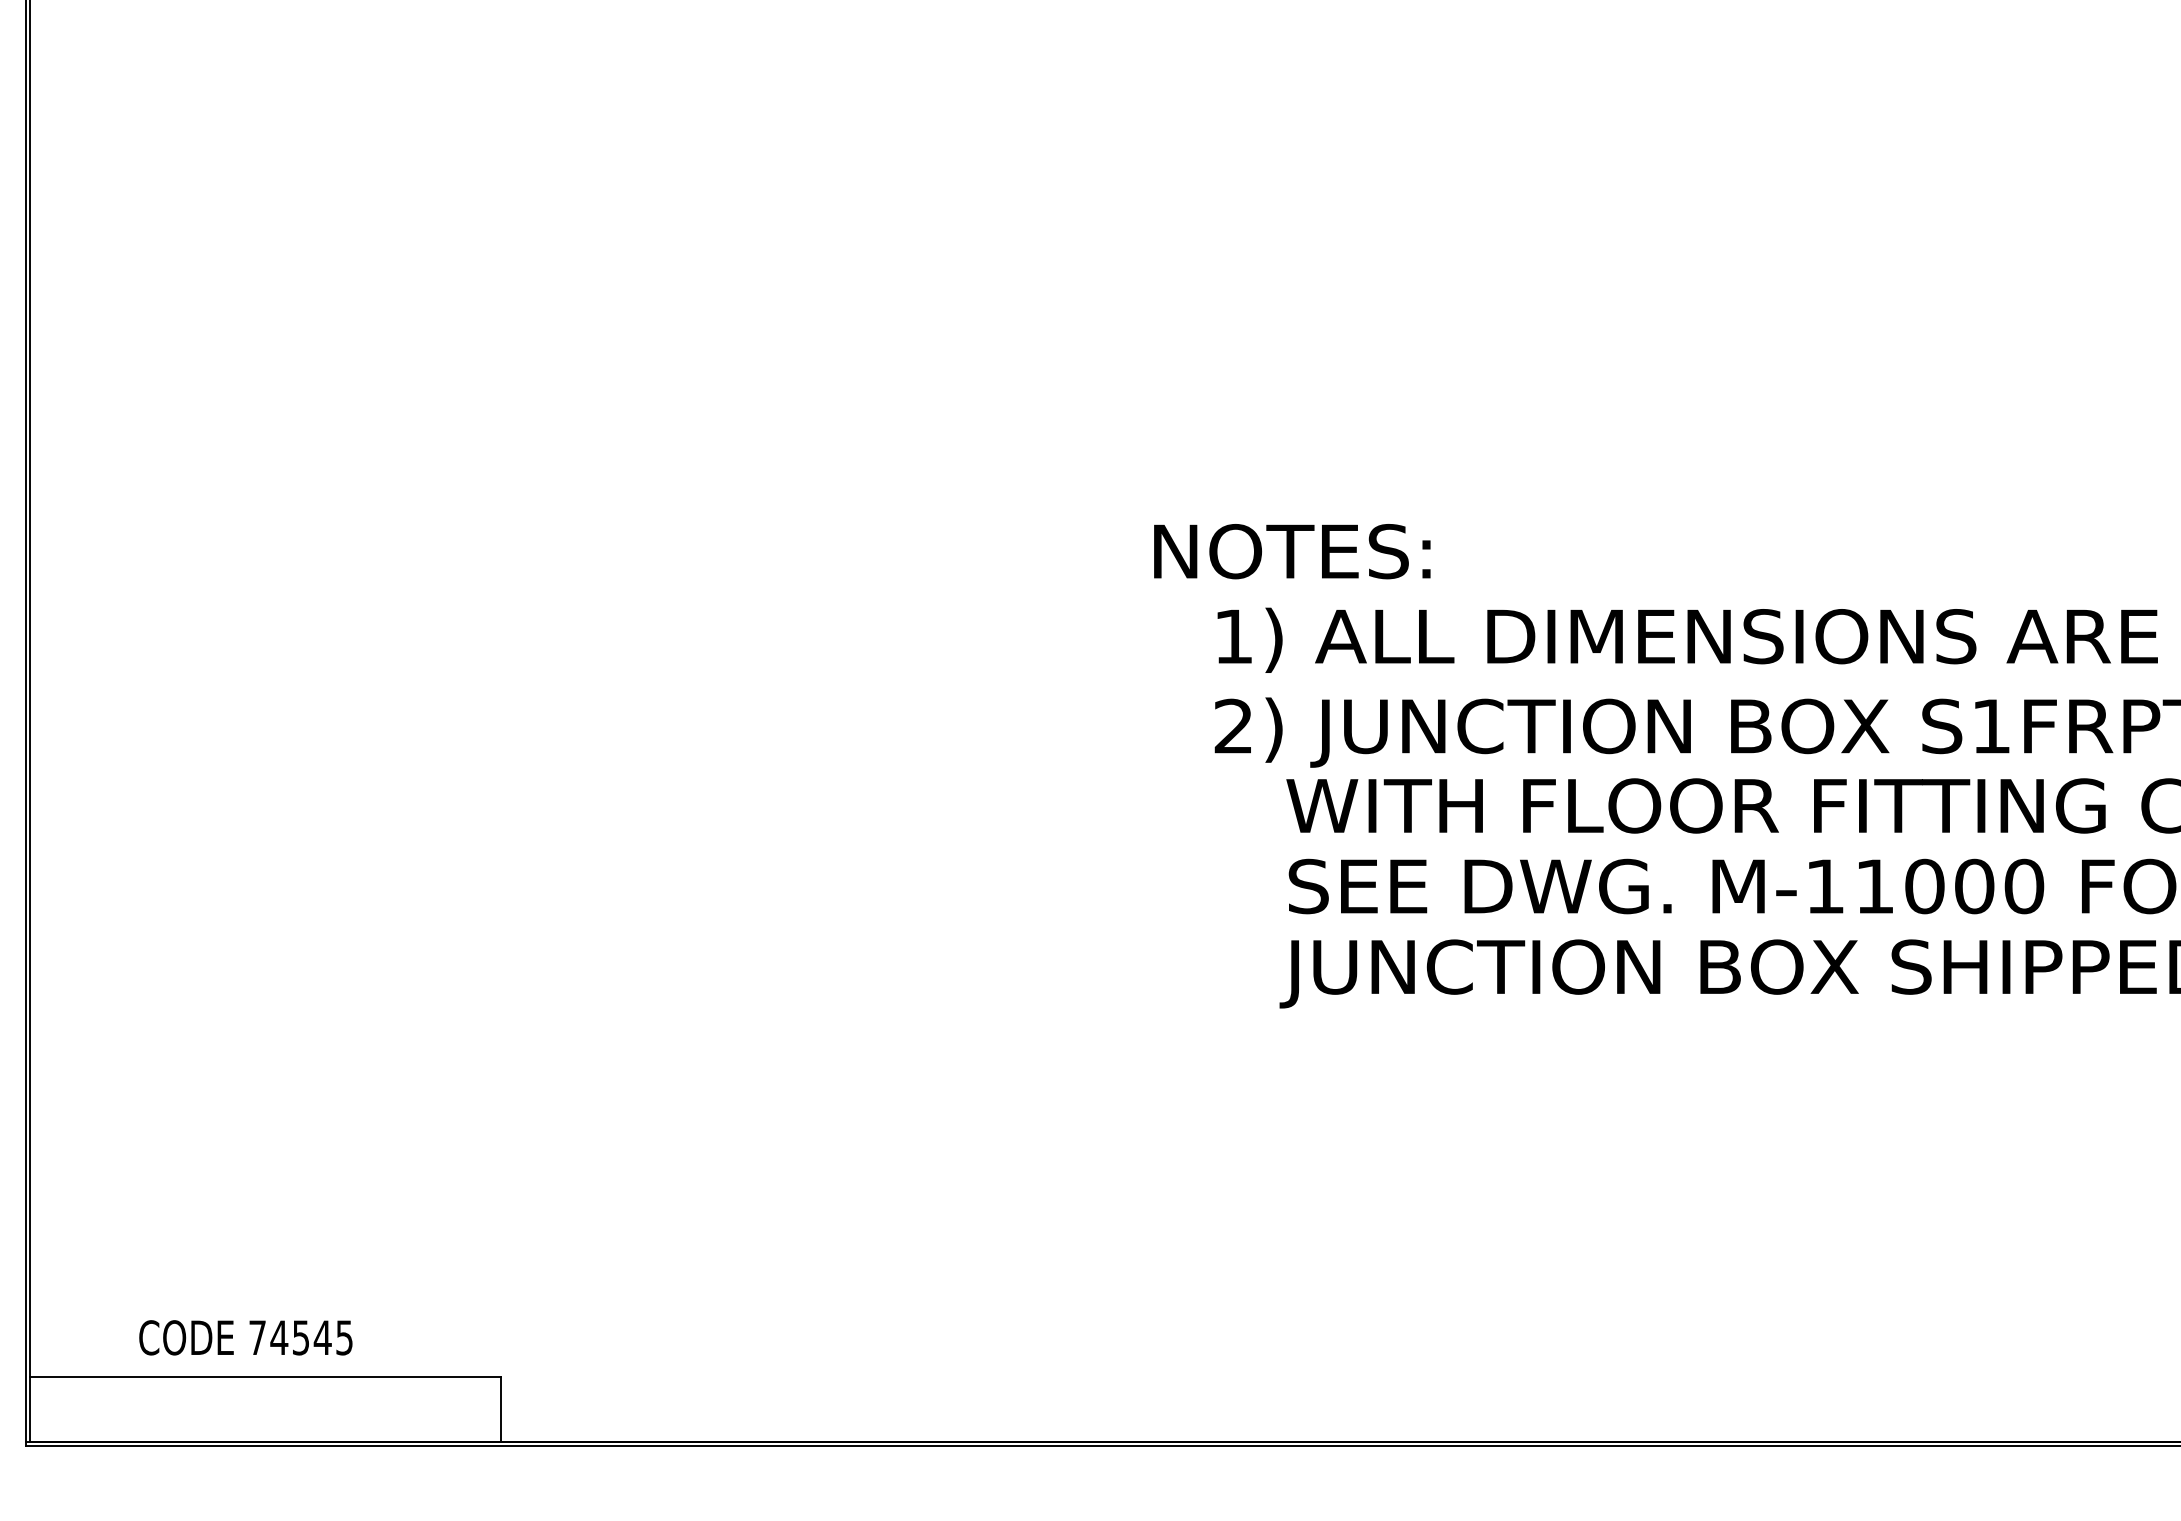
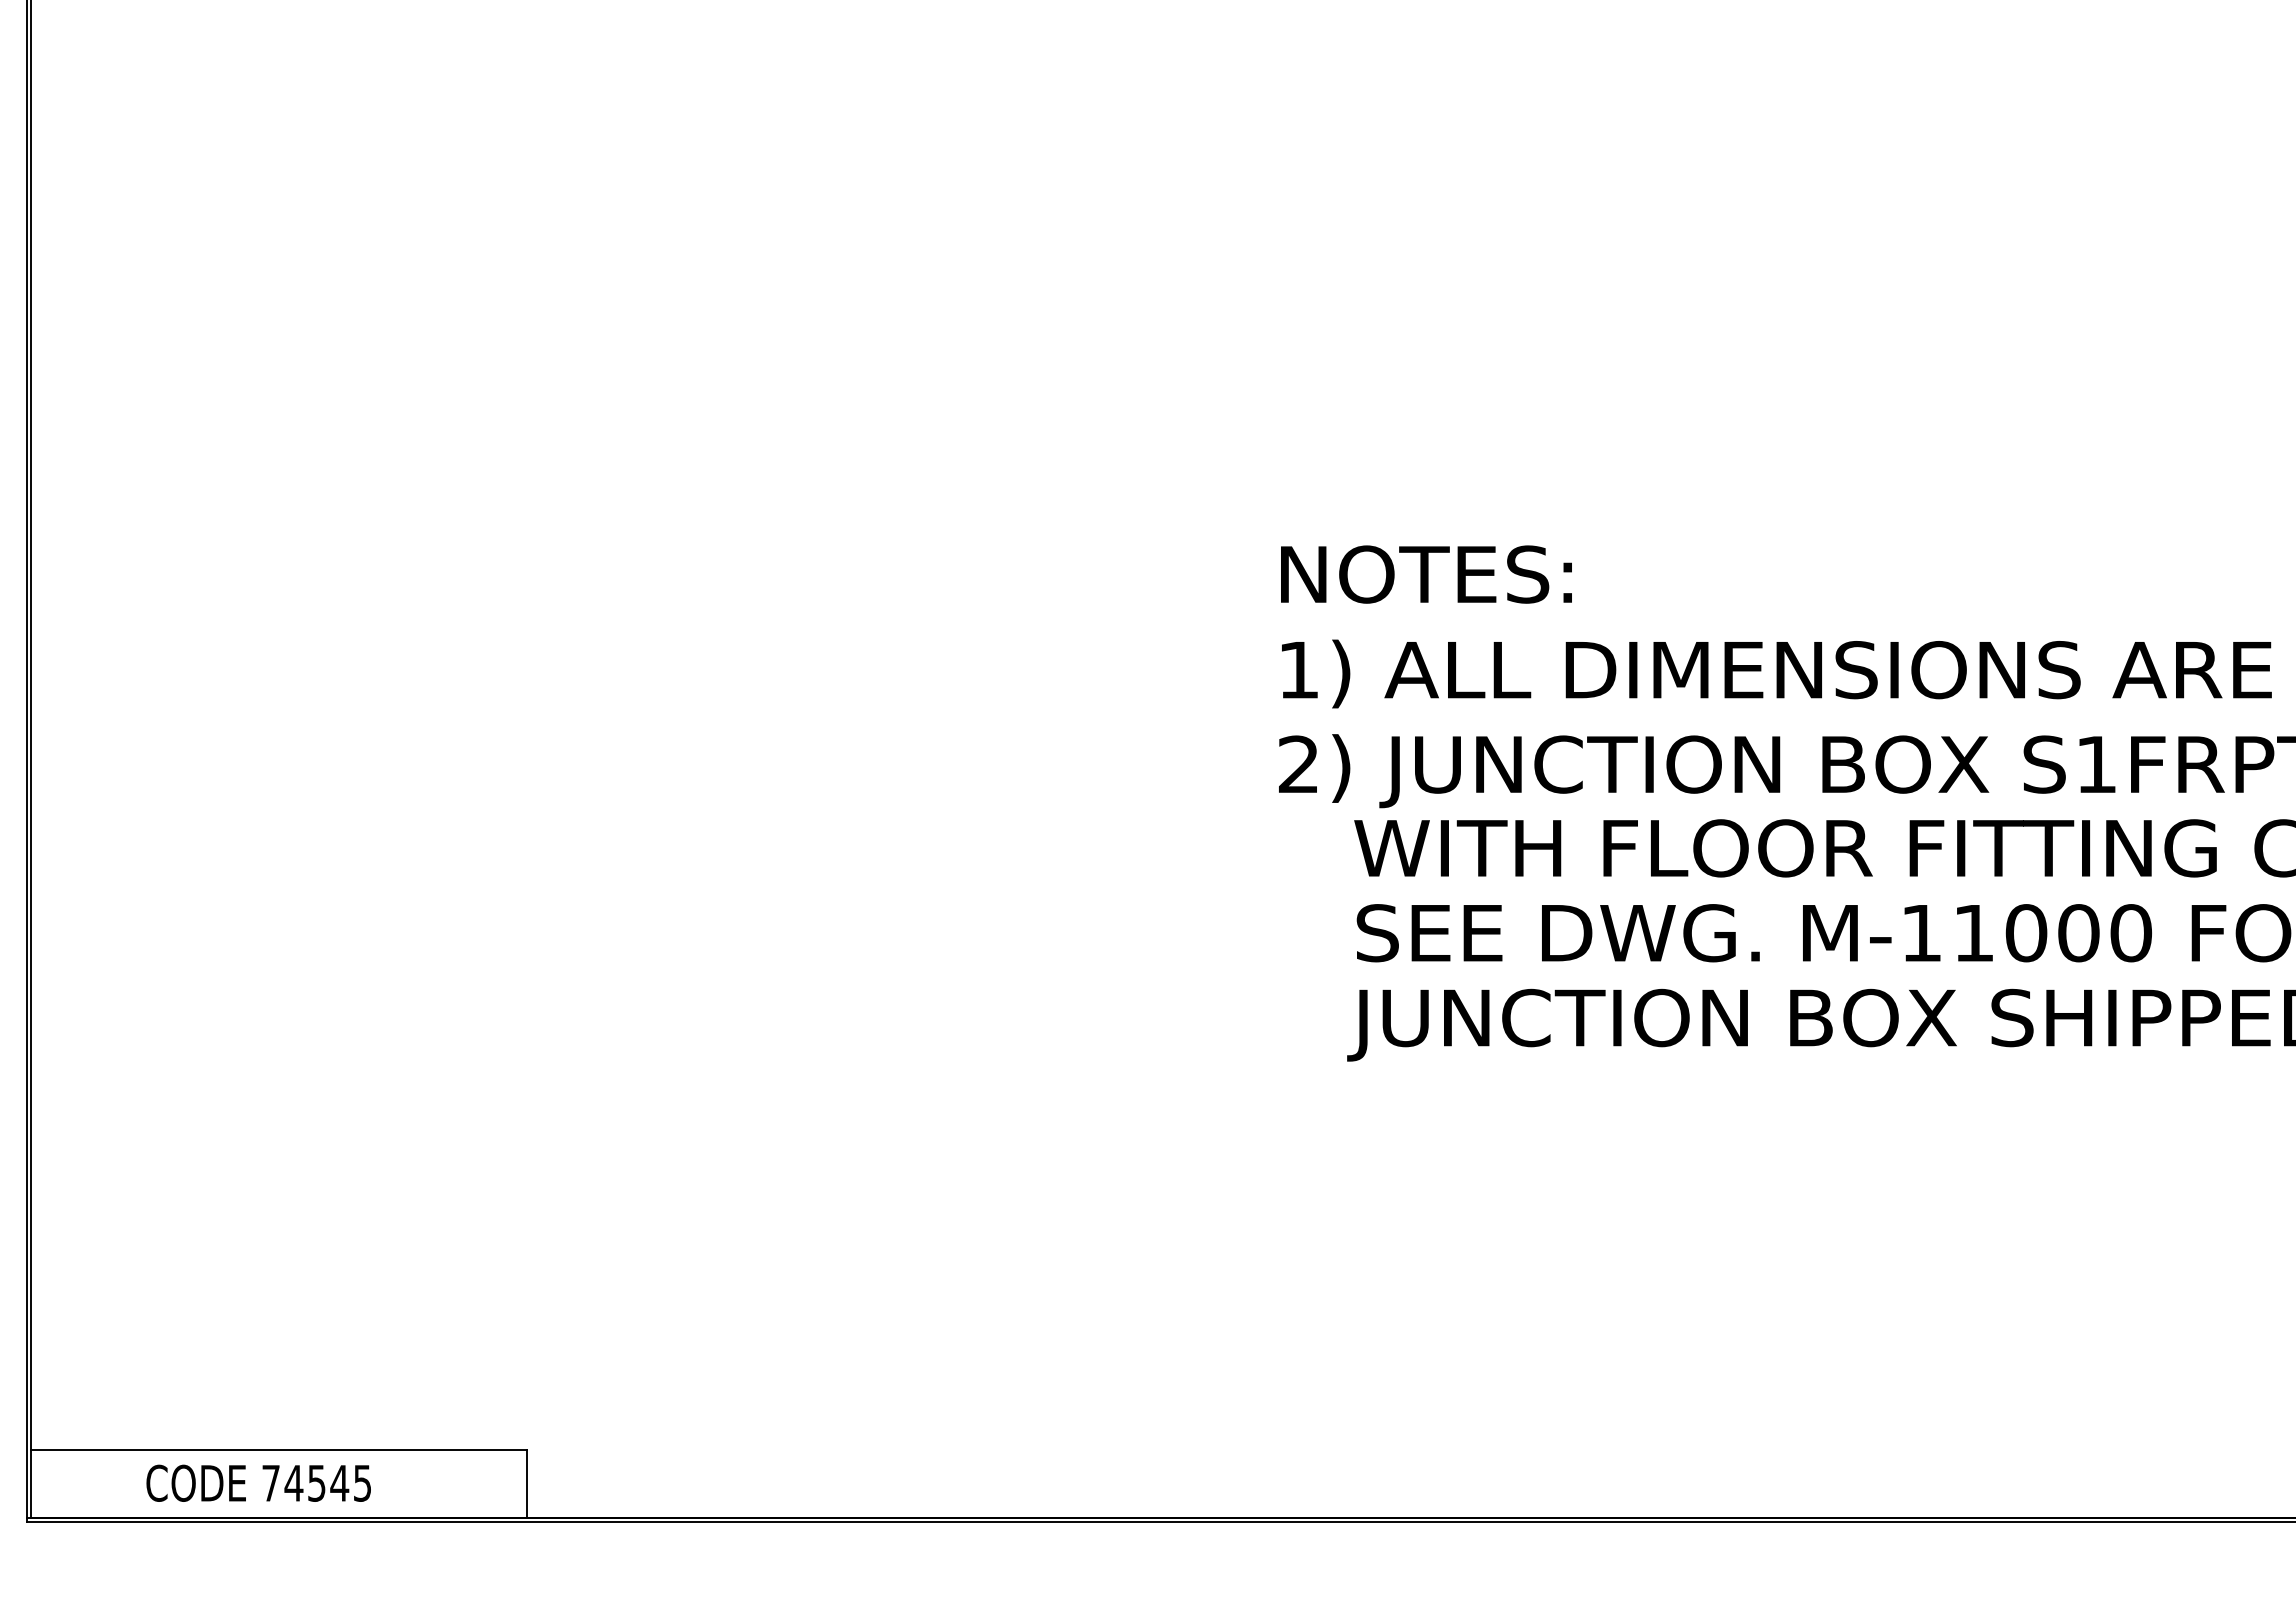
text: (1292, 551) -> (1426, 574), moved
text: (245, 1337) -> (258, 1482), moved

